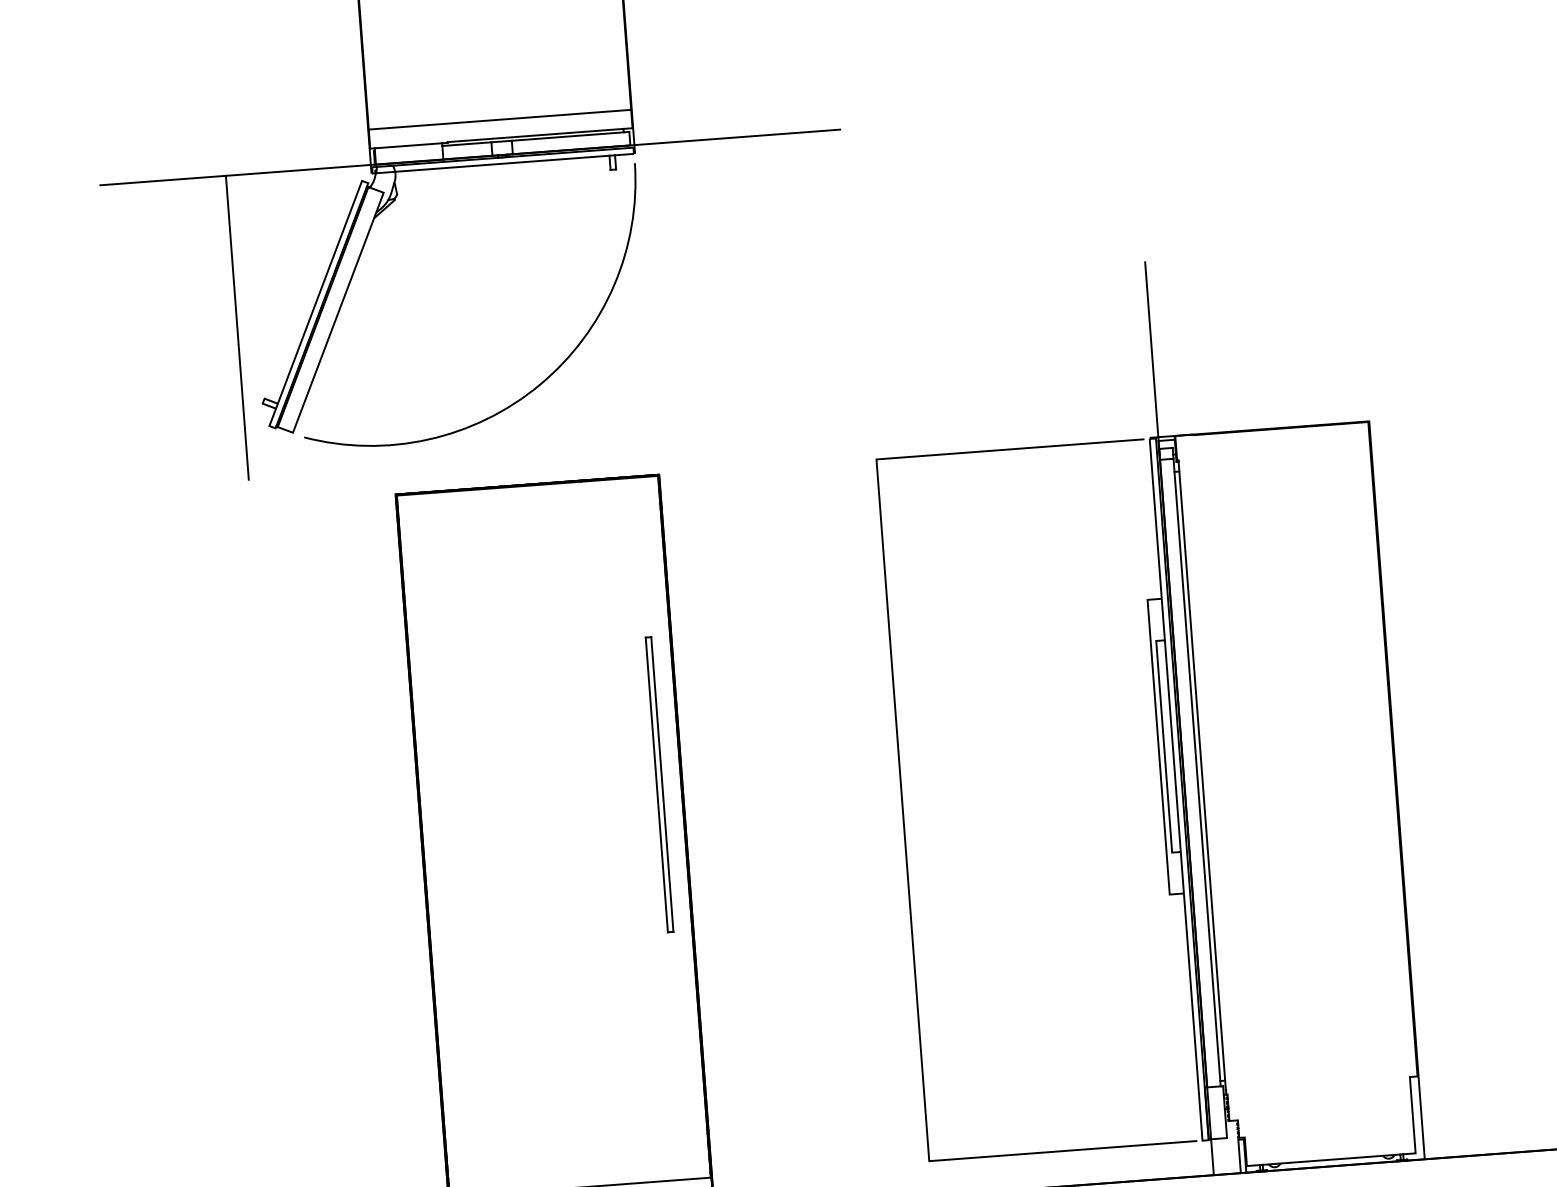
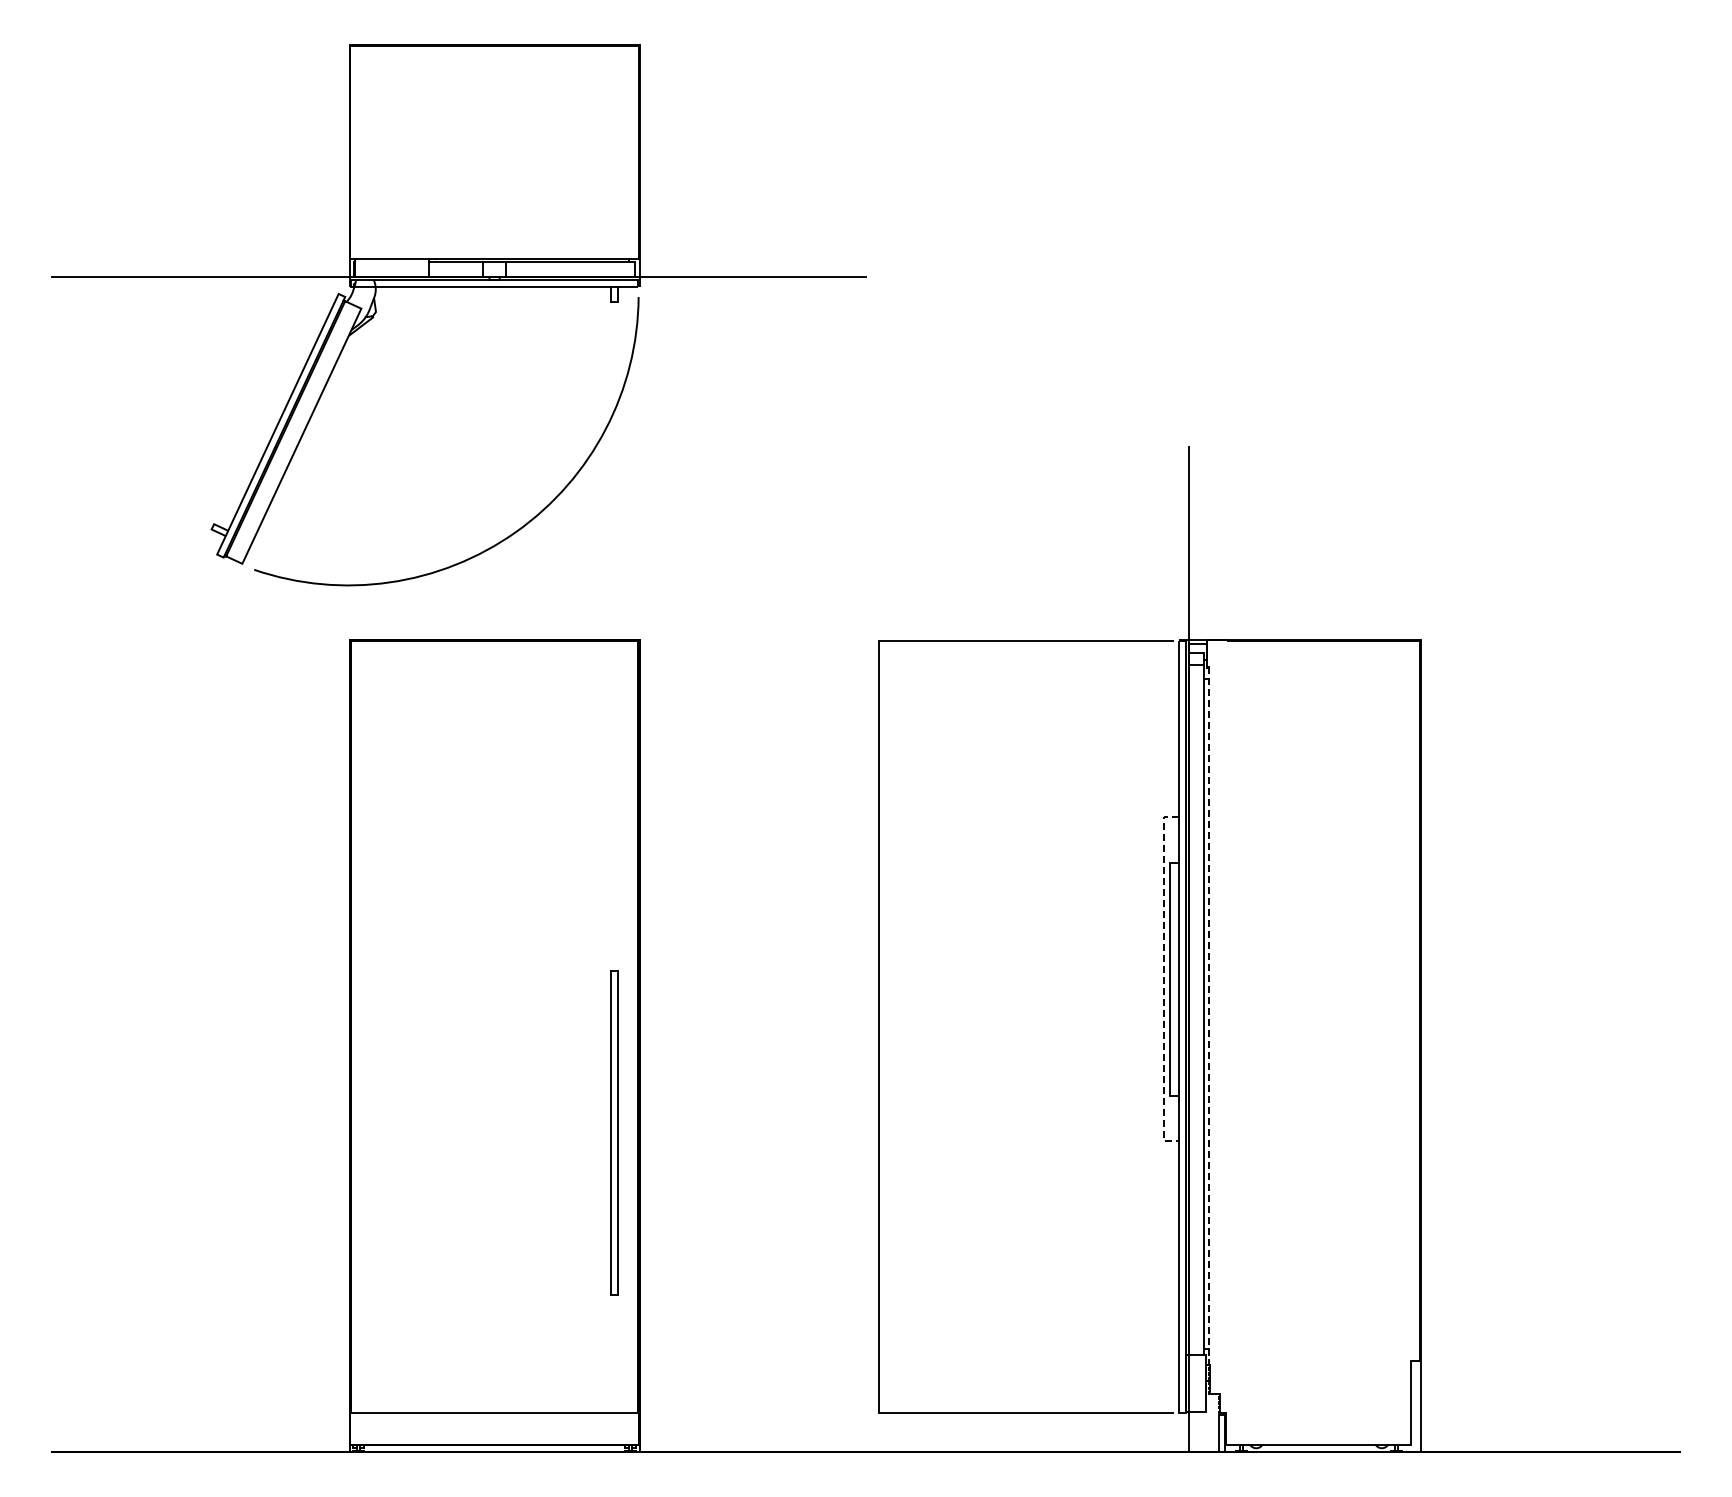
line: (499, 119) -> (494, 238), removed
line: (237, 327) -> (190, 444), removed
line: (1158, 747) -> (1163, 979), solid -> dashed
line: (1201, 776) -> (1208, 1014), solid -> dashed
part: (659, 784) -> (614, 1132), moved

